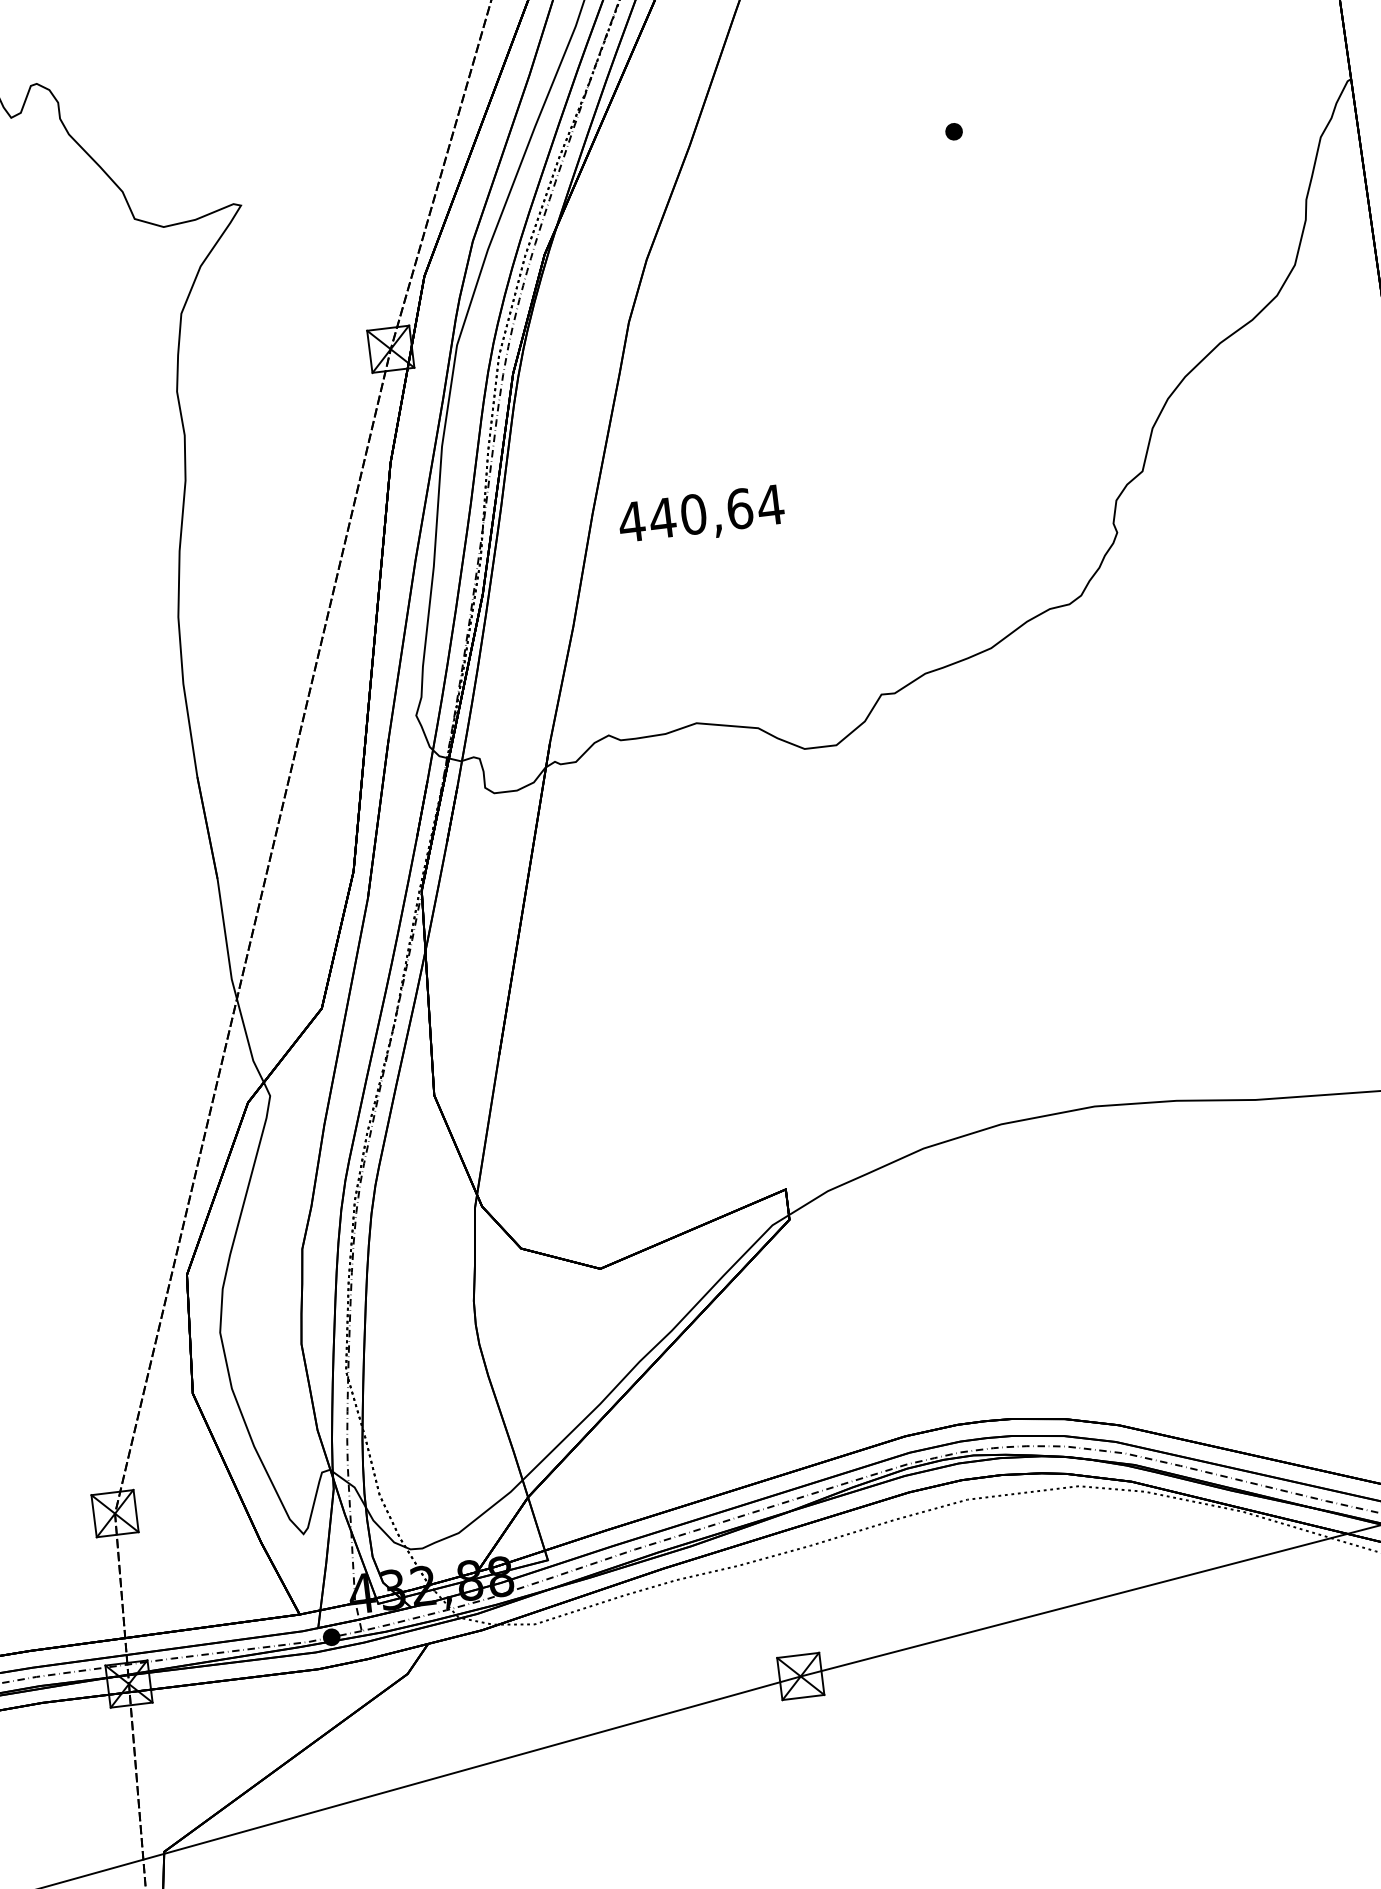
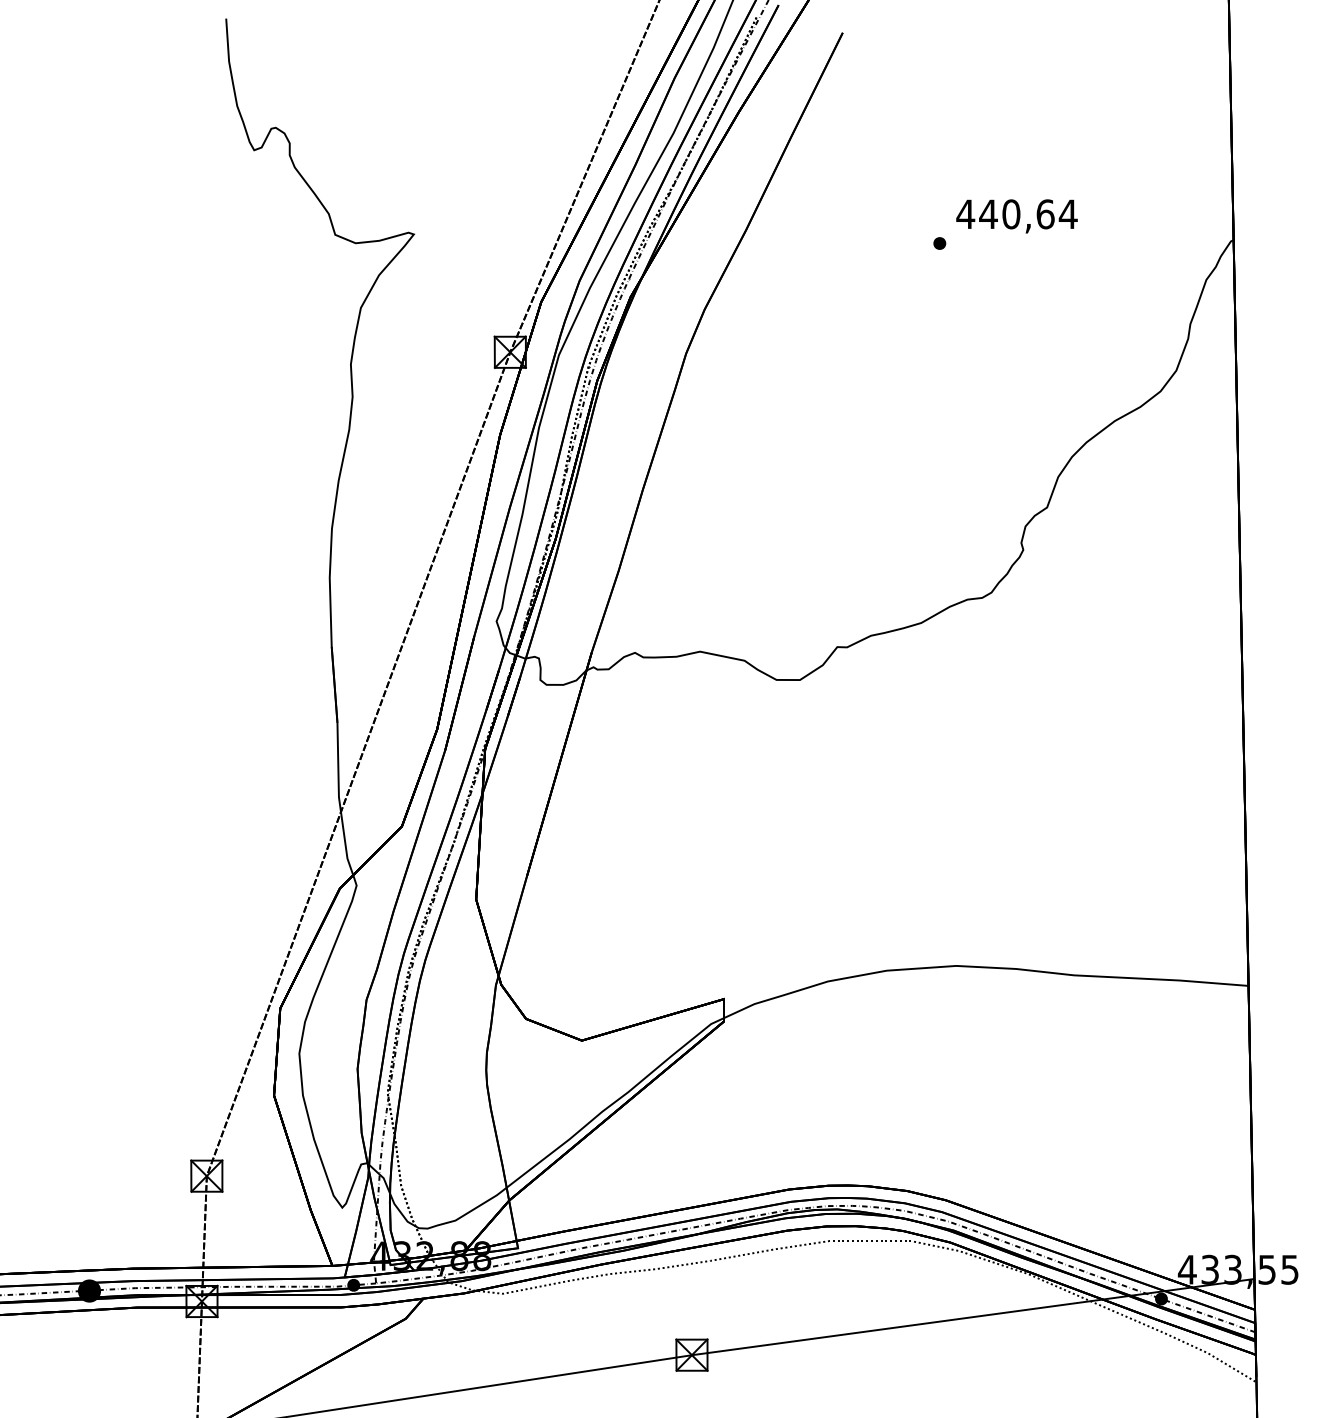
text: (700, 516) -> (1016, 216), moved

